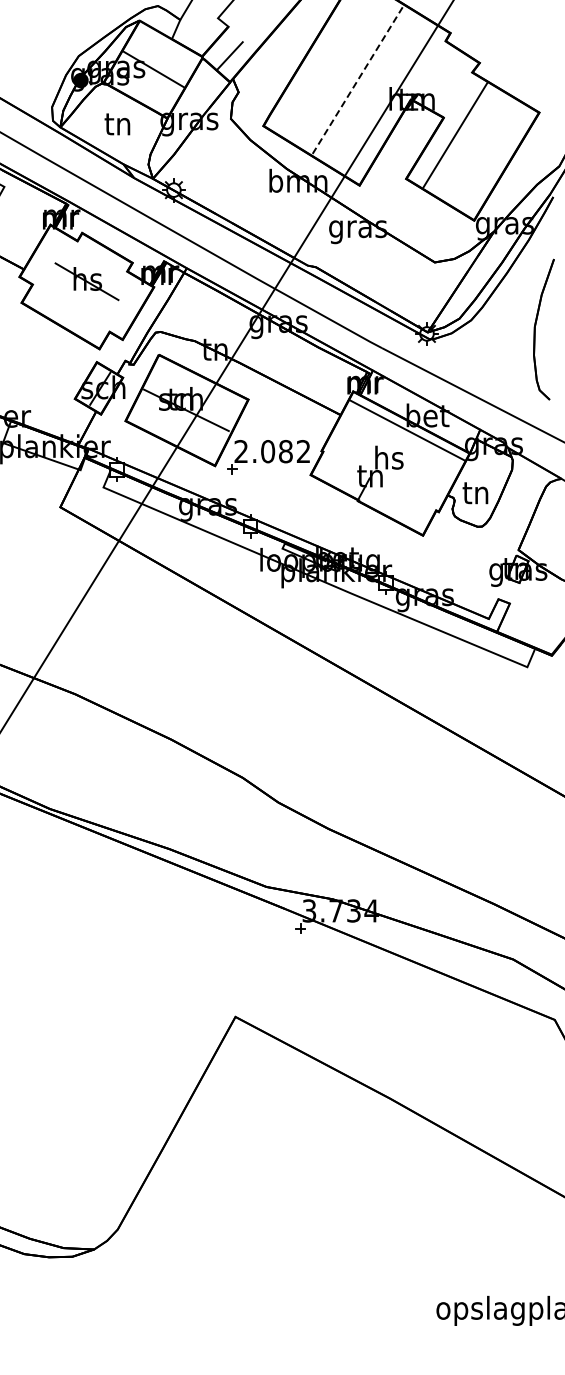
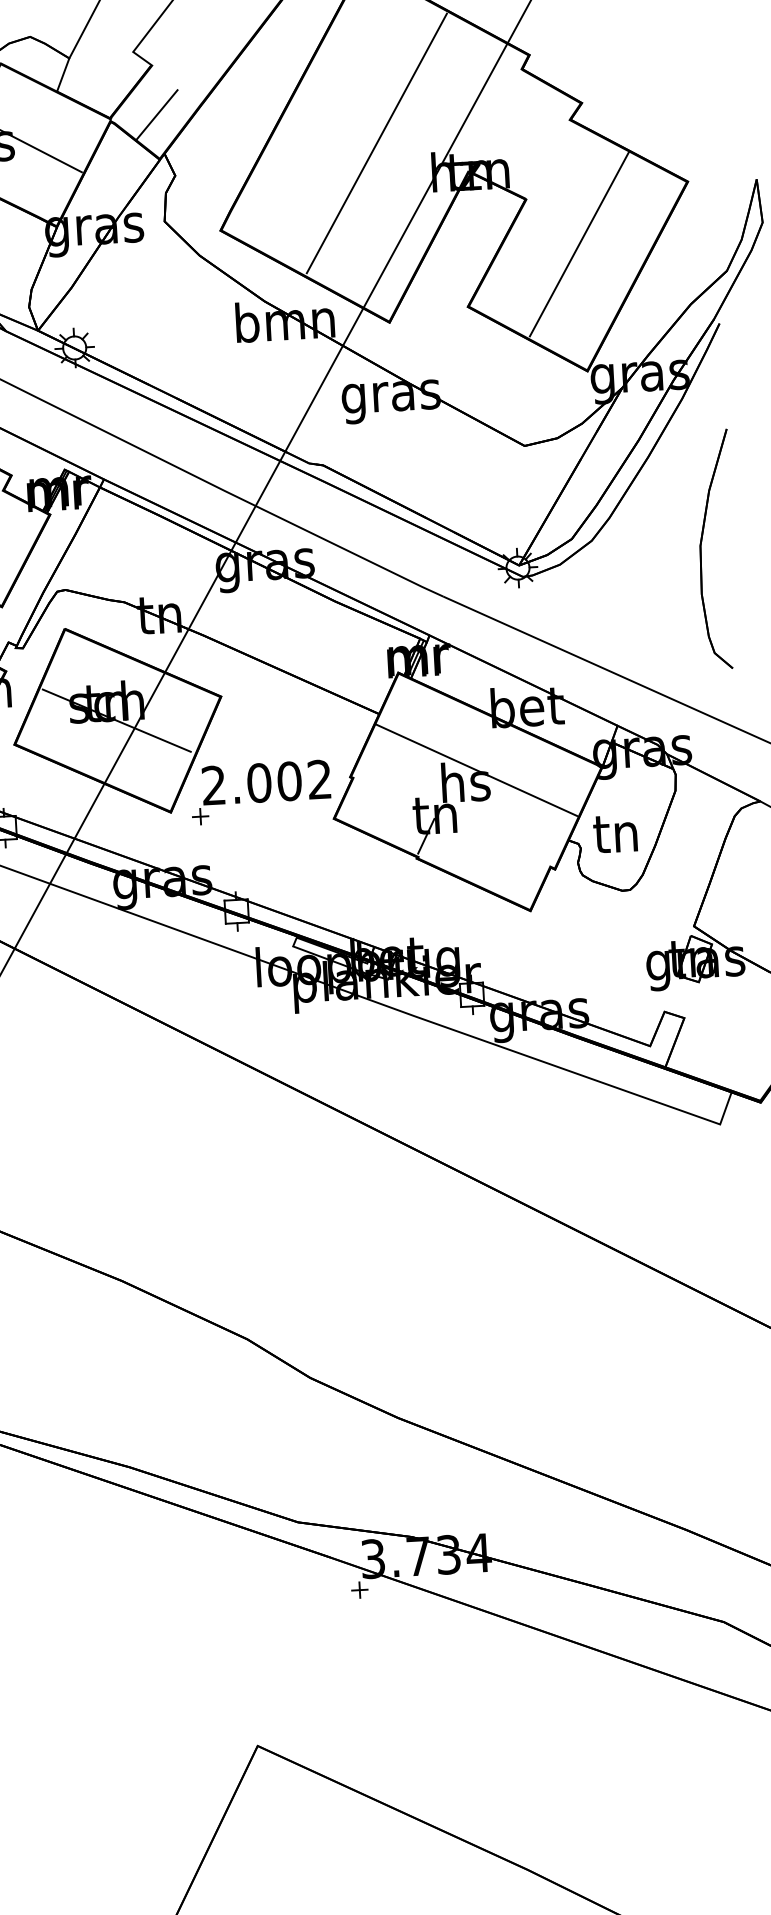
line: (358, 80) -> (377, 144), dashed -> solid
line: (455, 134) -> (579, 243), moved
line: (406, 430) -> (475, 770), moved
text: (285, 451) -> (288, 781), 2.082 -> 2.002

